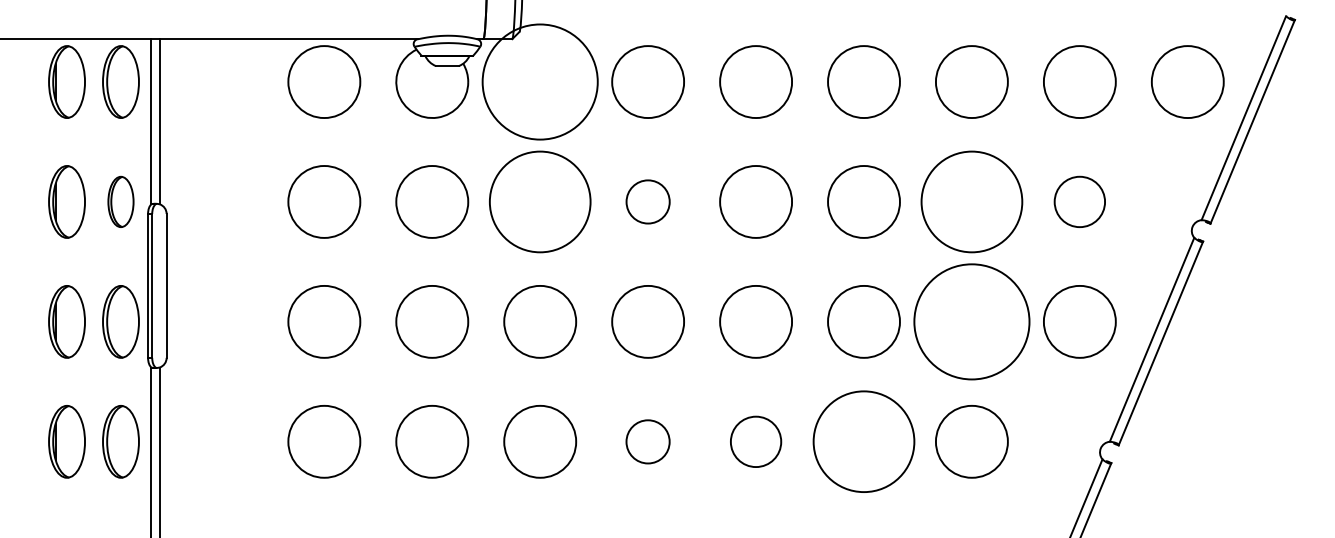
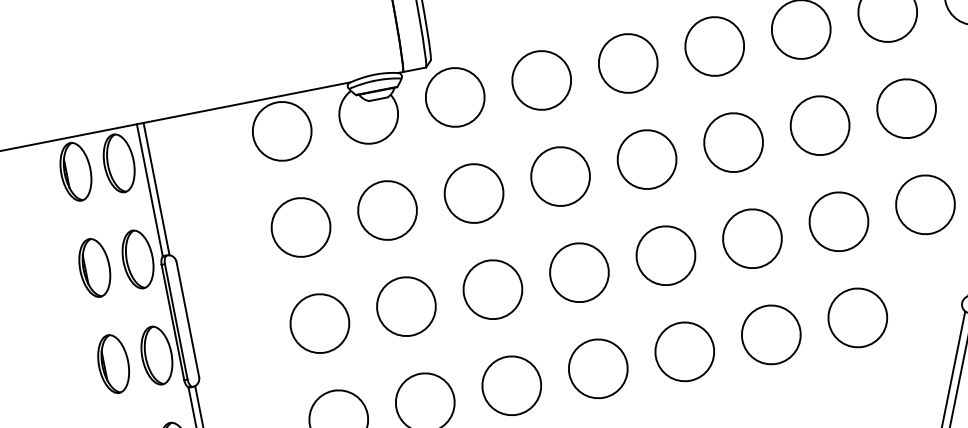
circle: (540, 82) -> (455, 97), size x0.62
part: (120, 201) -> (137, 259), size x1.43
circle: (540, 201) -> (474, 193), size x0.71
circle: (648, 201) -> (560, 176), size x1.67
circle: (971, 201) -> (819, 125), size x0.71
circle: (1079, 201) -> (906, 108), size x1.43
circle: (971, 321) -> (838, 221), size x0.62
circle: (647, 441) -> (597, 368), size x1.67
circle: (755, 441) -> (684, 351), size x1.43
circle: (863, 441) -> (770, 334), size x0.71

